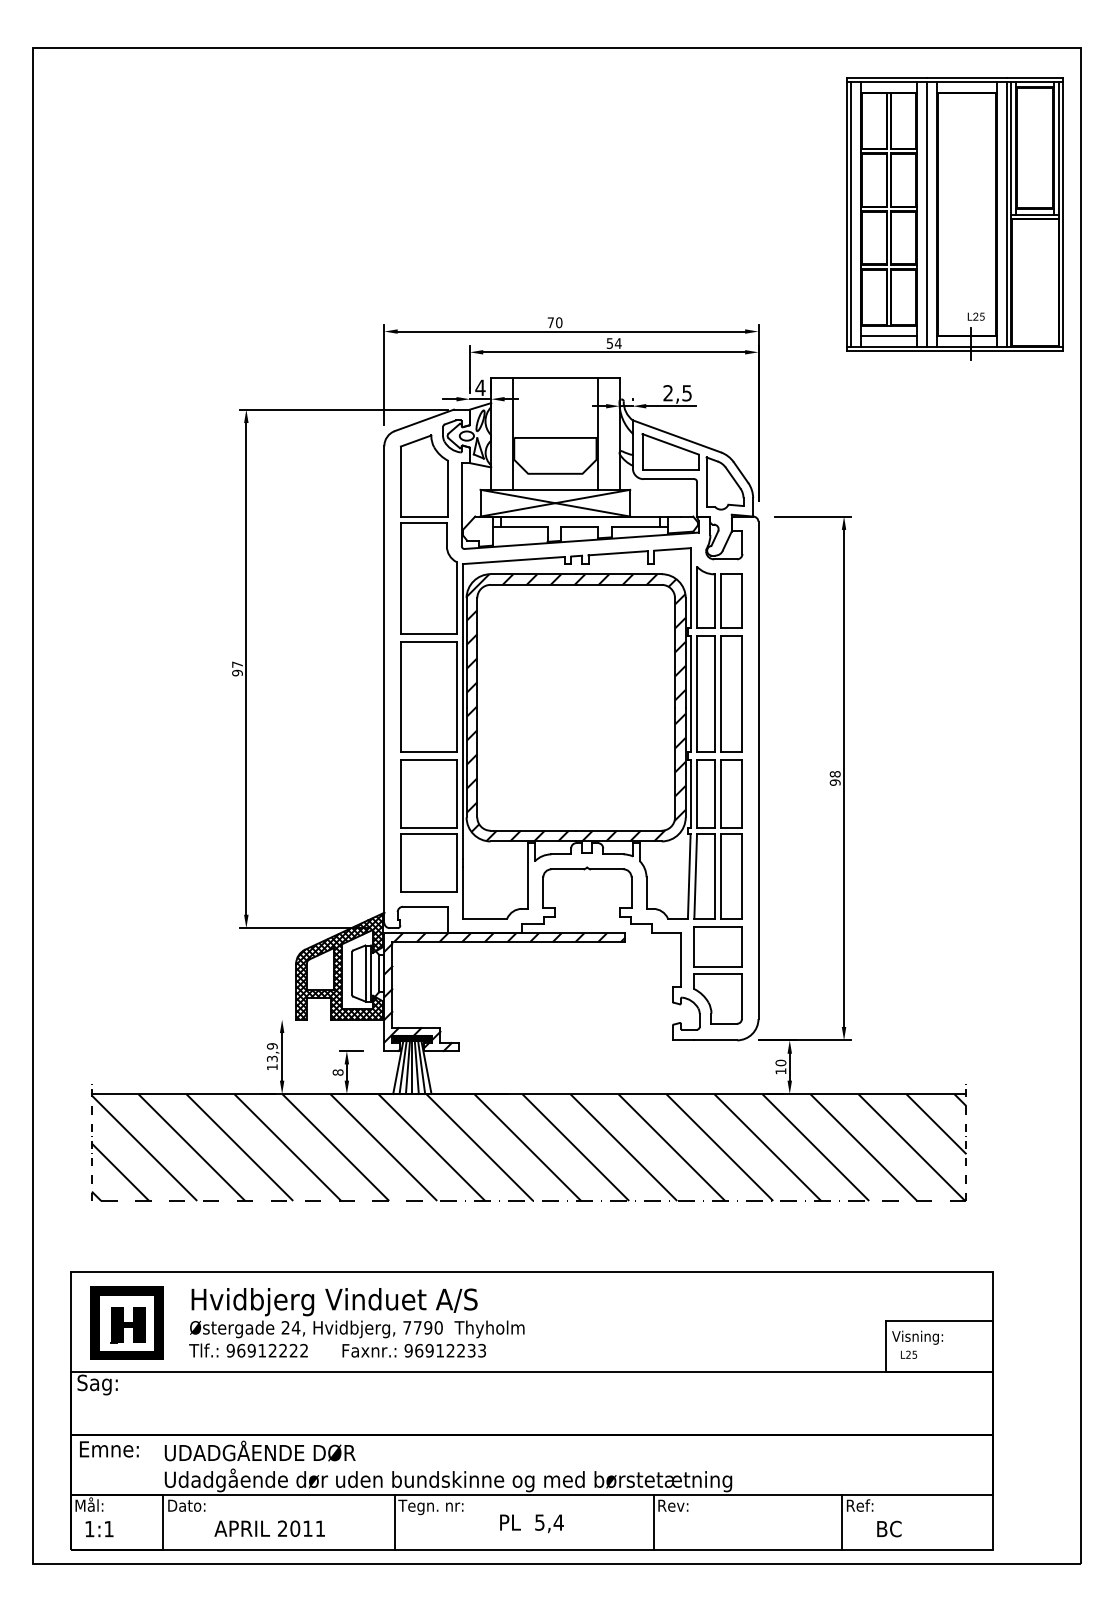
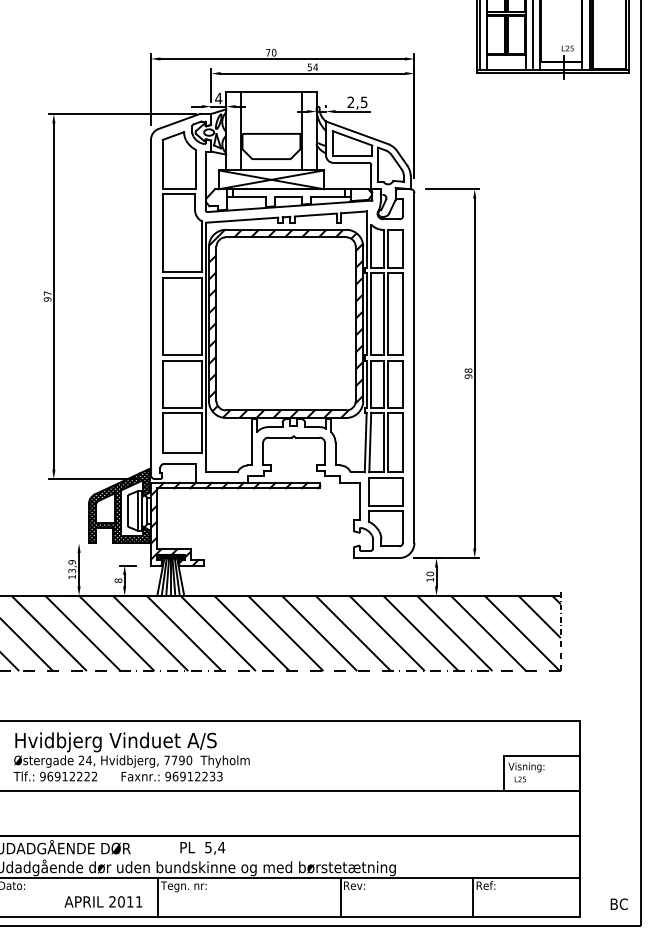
line: (888, 336) -> (506, 62), removed
text: (531, 1523) -> (202, 848), moved
text: (269, 1528) -> (103, 901), moved
text: (889, 1528) -> (619, 903), moved

